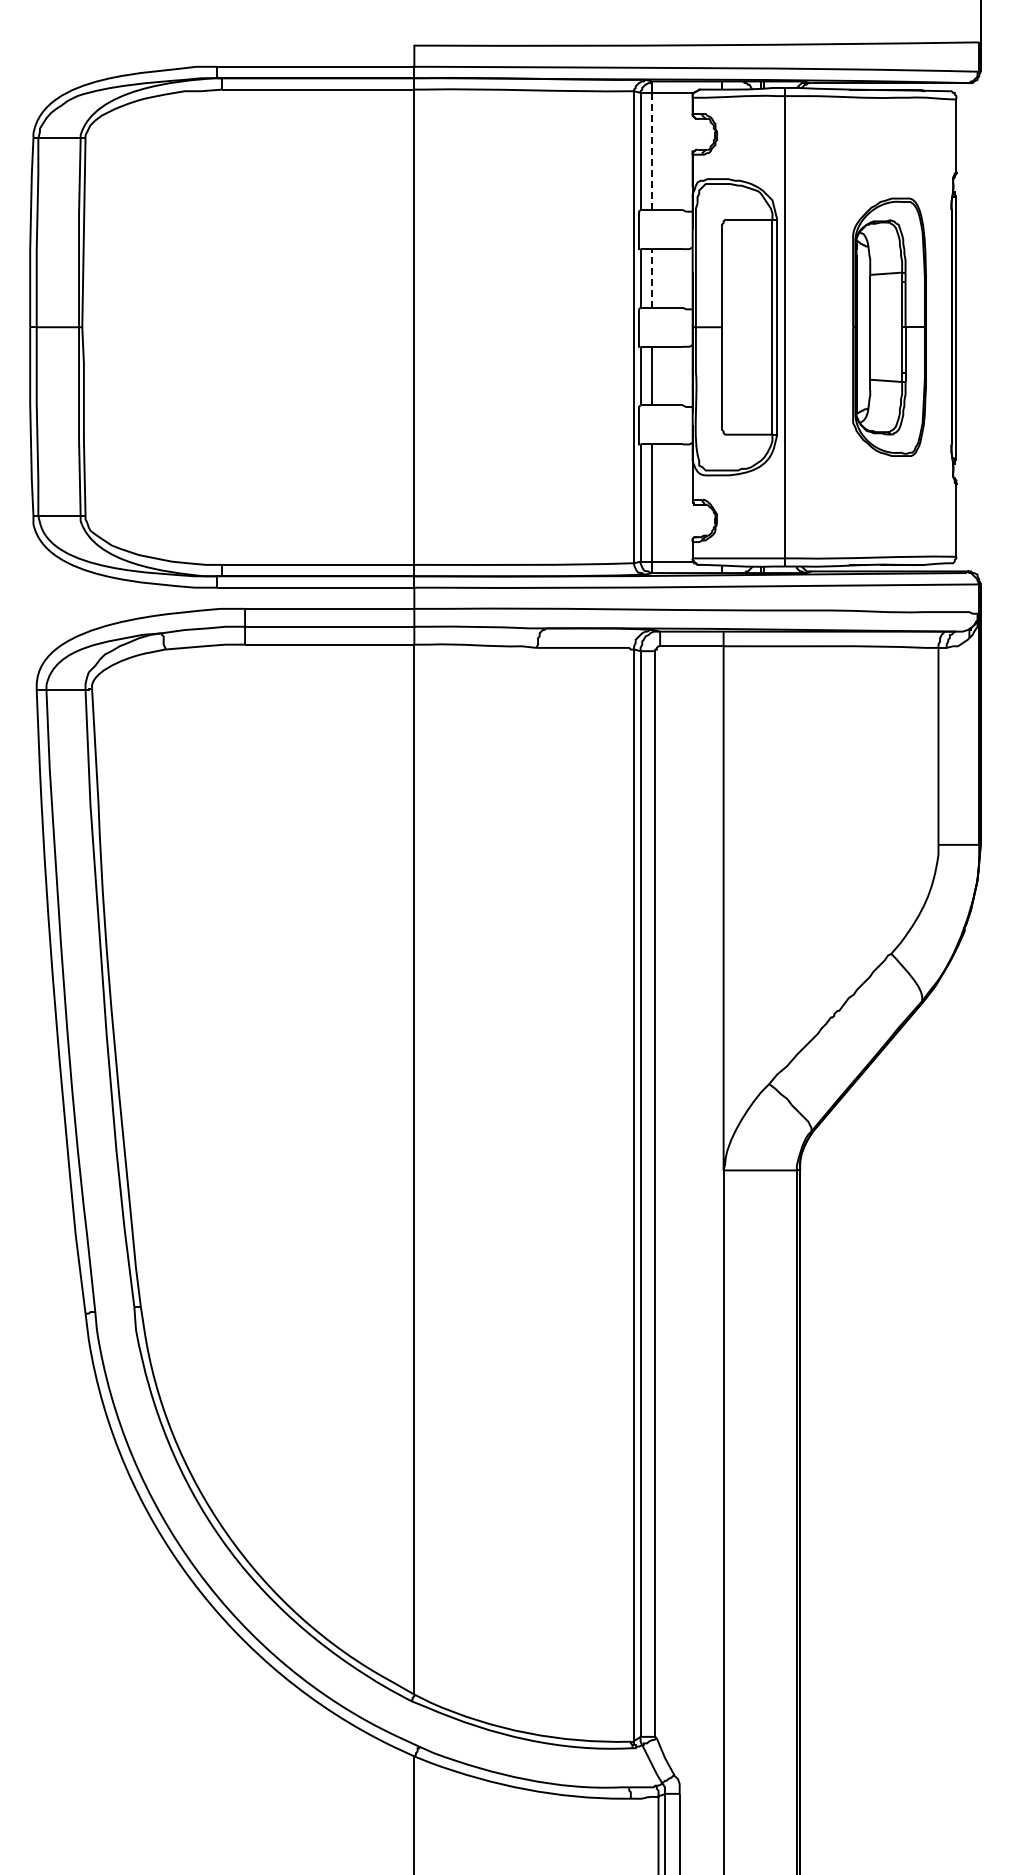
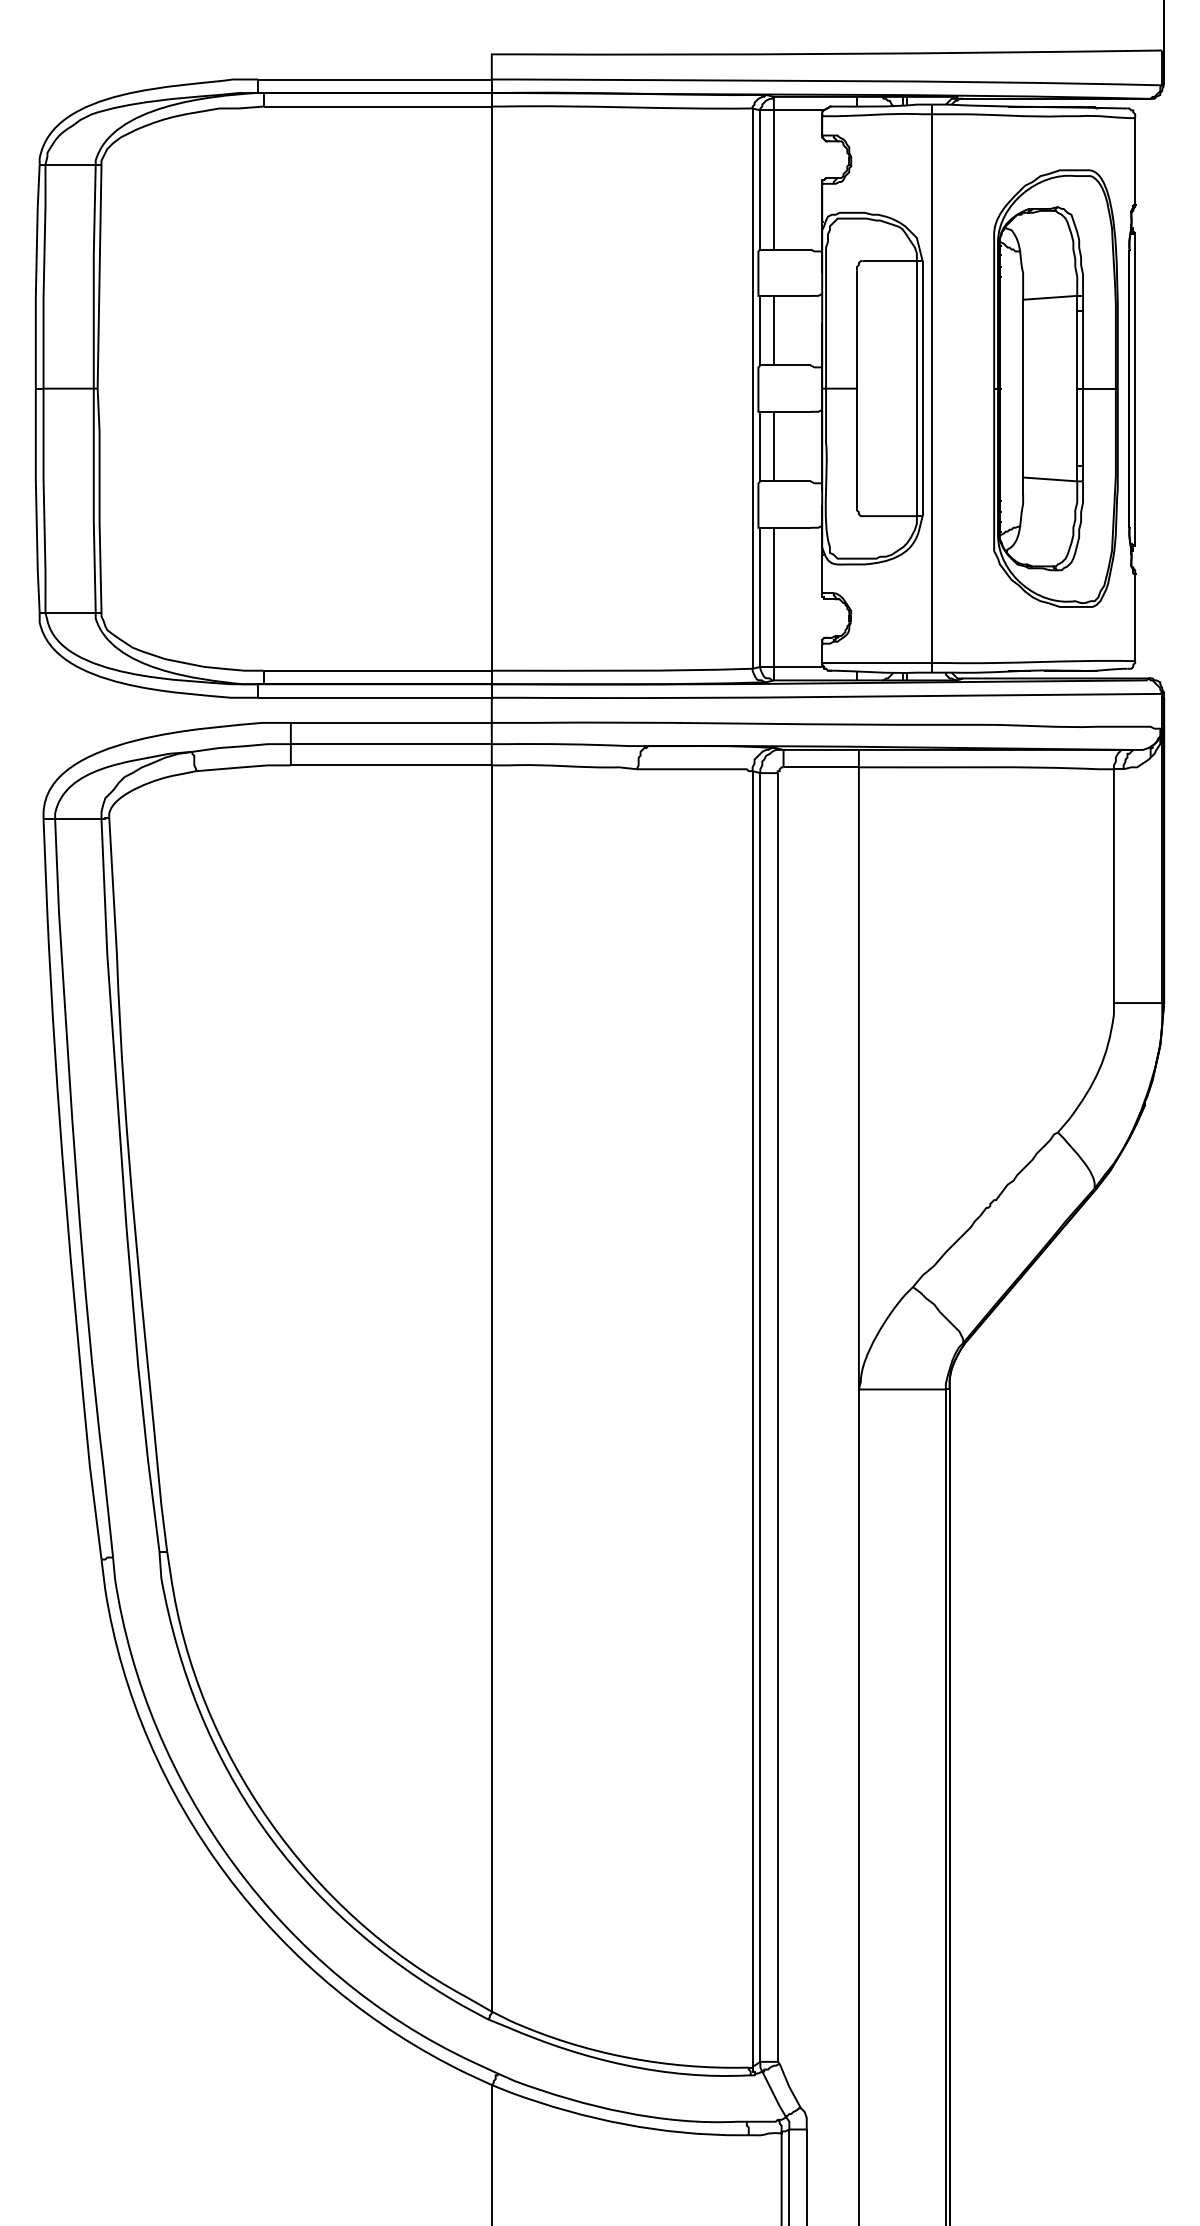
line: (651, 151) -> (773, 180), dashed -> solid
line: (651, 277) -> (773, 329), dashed -> solid
part: (889, 327) -> (1055, 388), size x1.43

